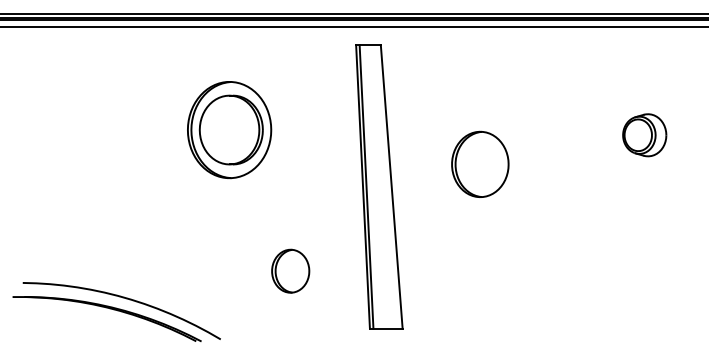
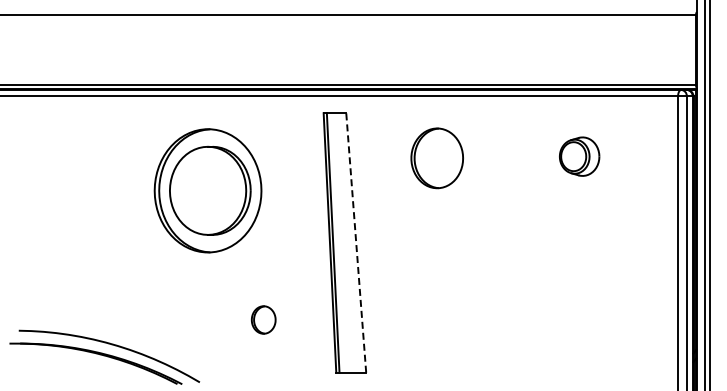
part: (229, 129) -> (207, 190), size x1.4
part: (644, 135) -> (579, 156), moved
part: (479, 164) -> (436, 158), moved
line: (392, 186) -> (356, 242), solid -> dashed
part: (290, 270) -> (263, 319), size x0.7

